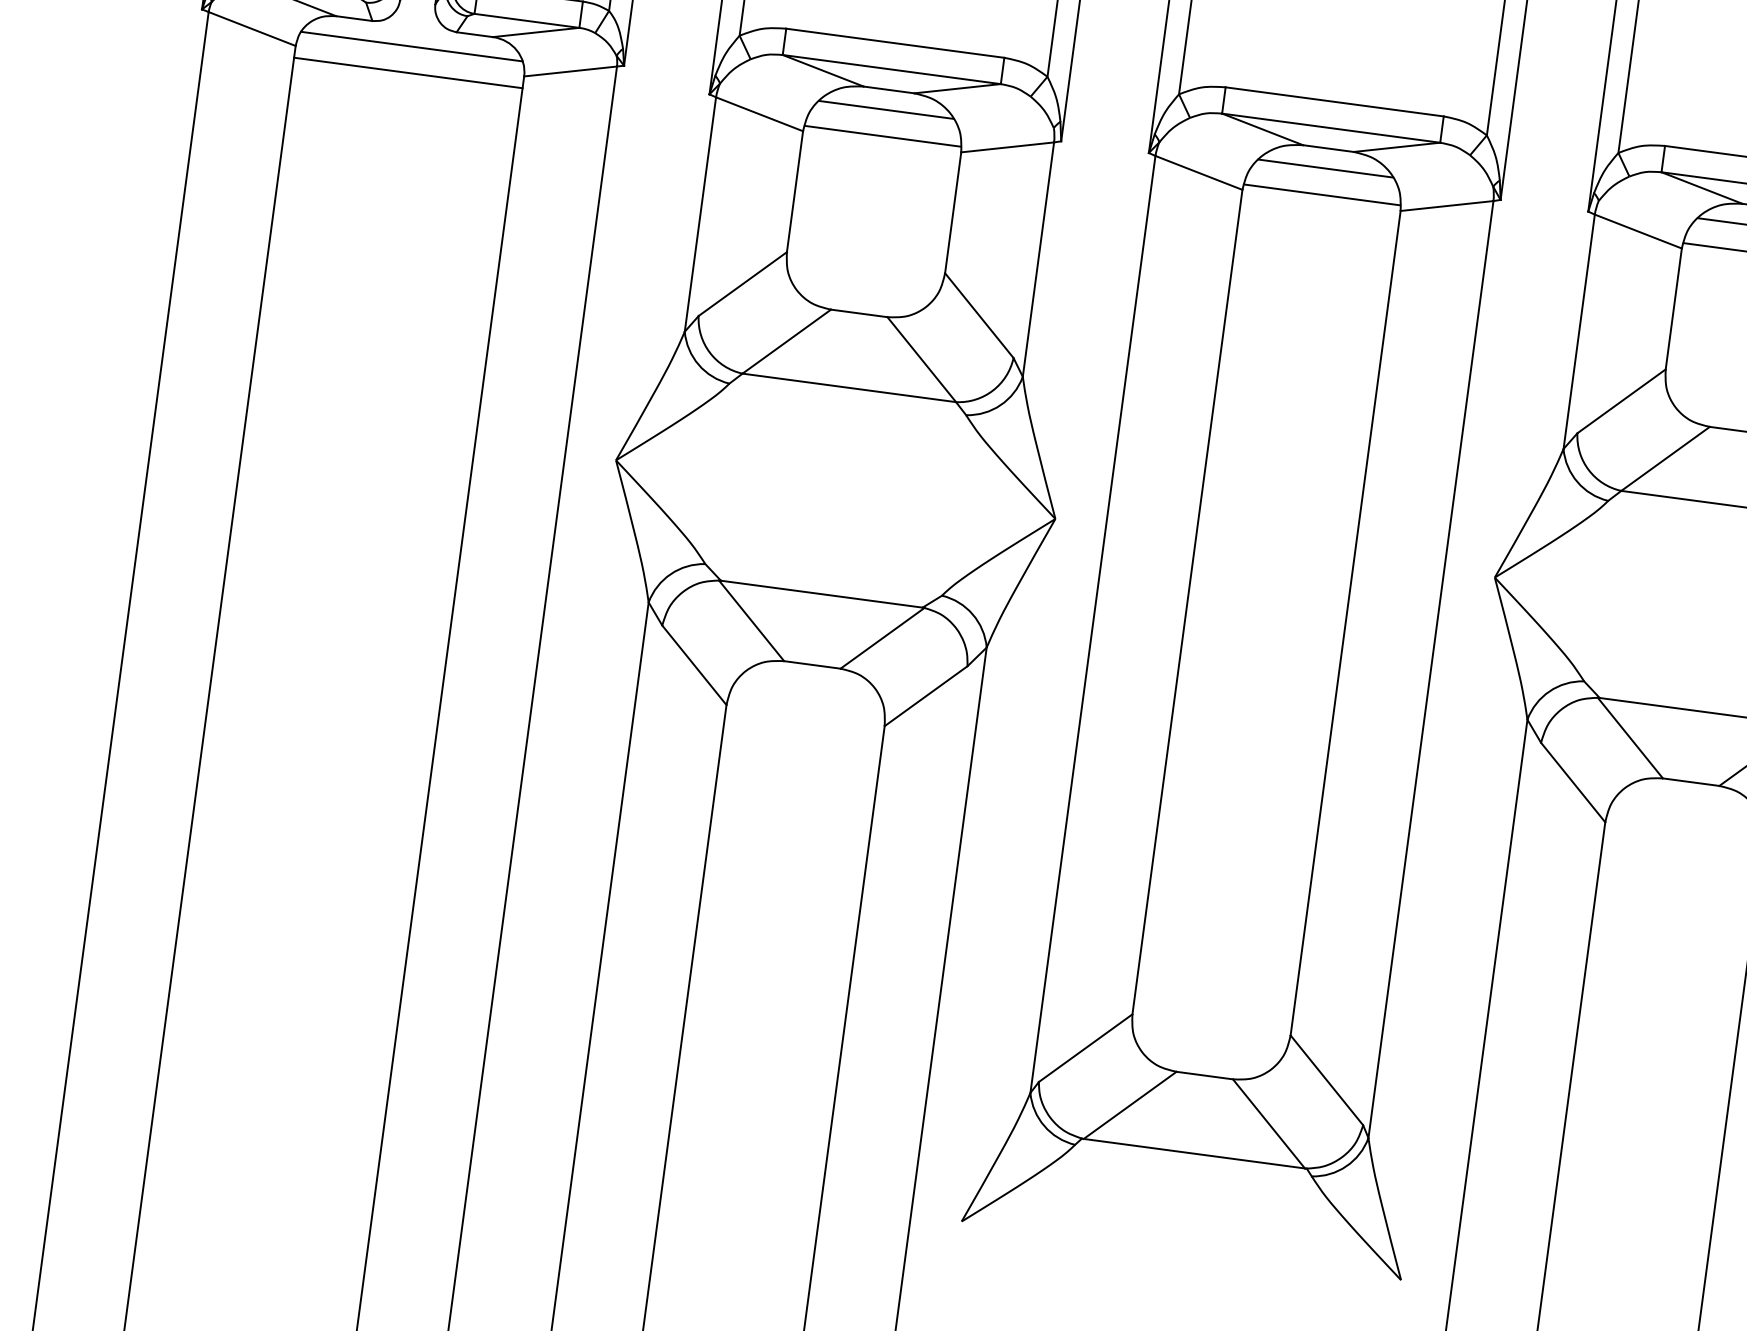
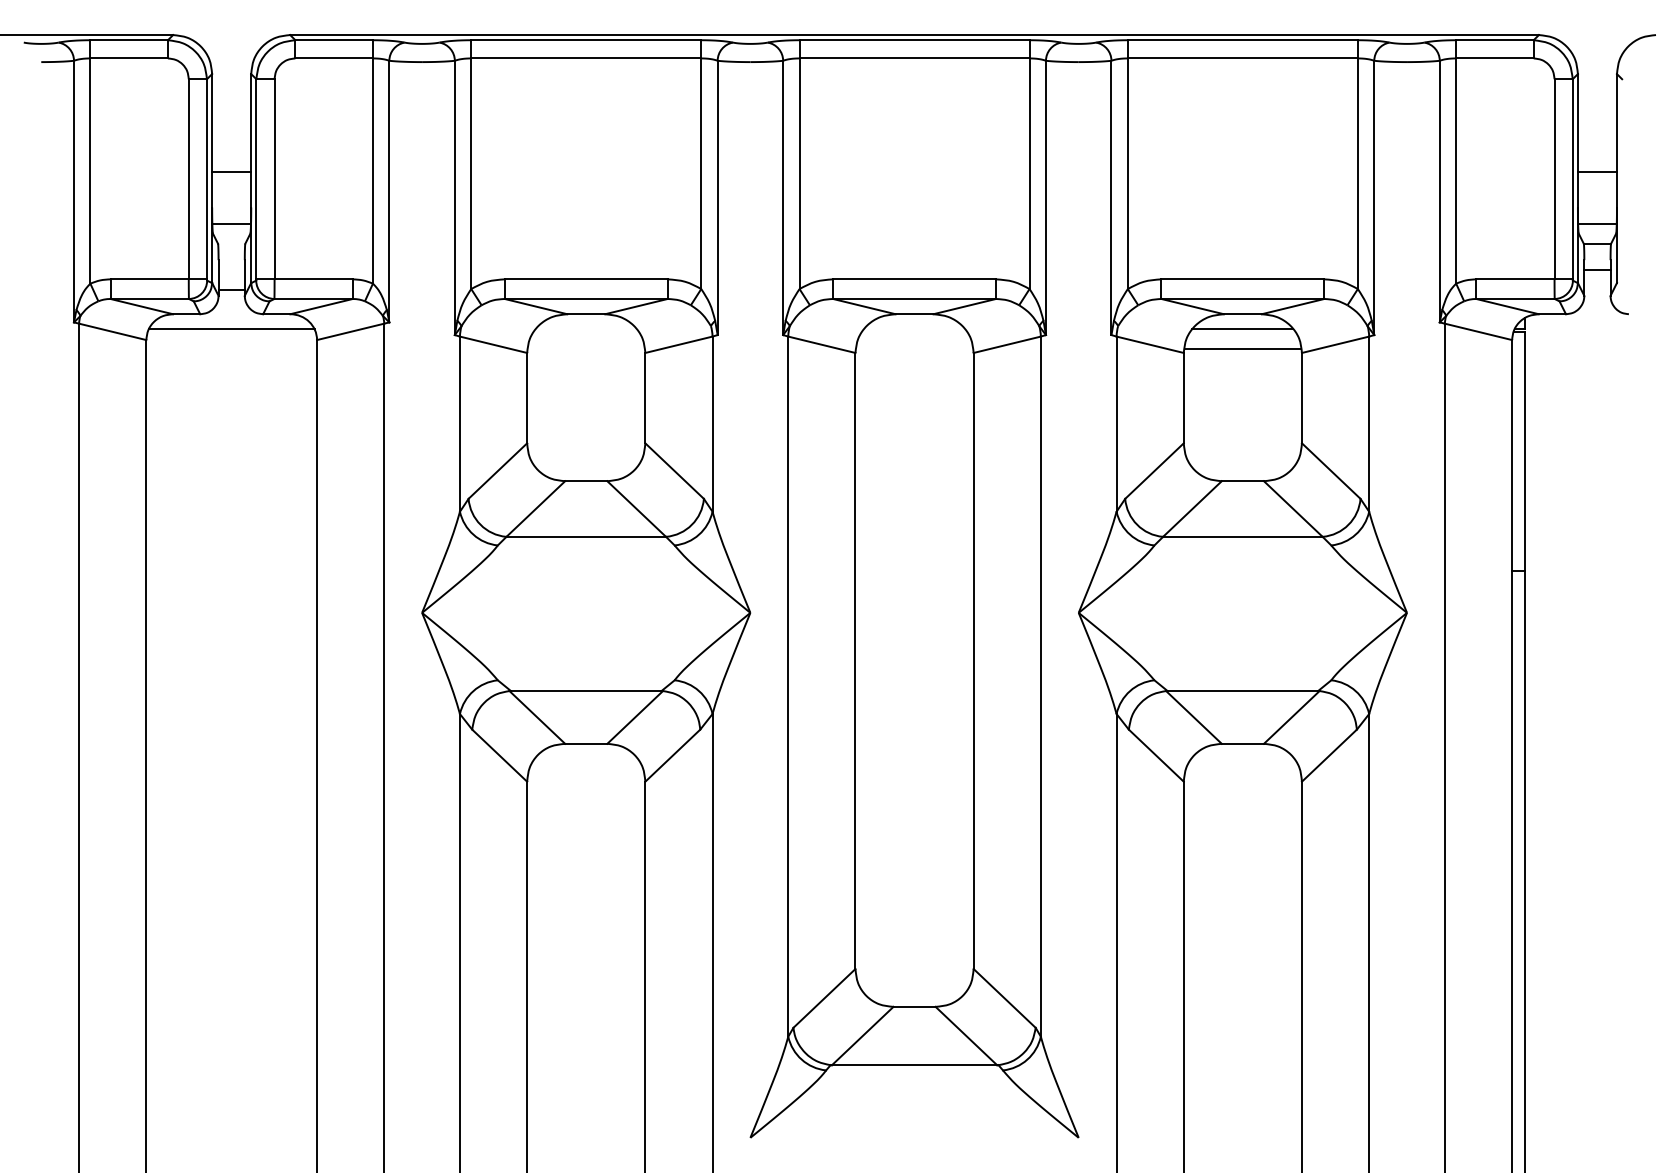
line: (408, 72) -> (231, 348), removed
line: (885, 110) -> (585, 329), removed
line: (881, 135) -> (585, 348), removed
line: (1325, 169) -> (914, 329), removed
line: (1322, 194) -> (914, 348), removed

